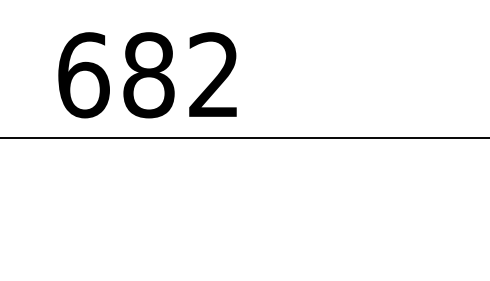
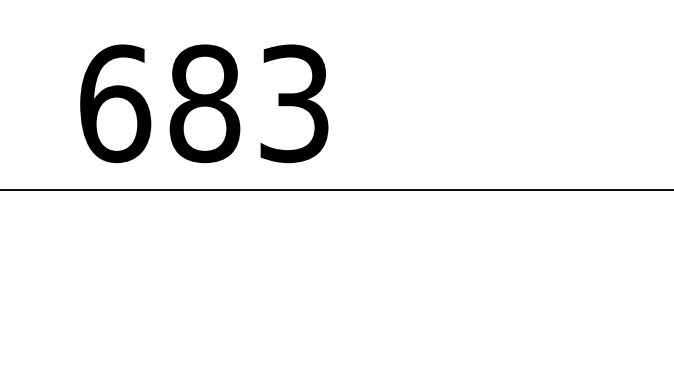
text: (214, 75) -> (294, 103), 682 -> 683

